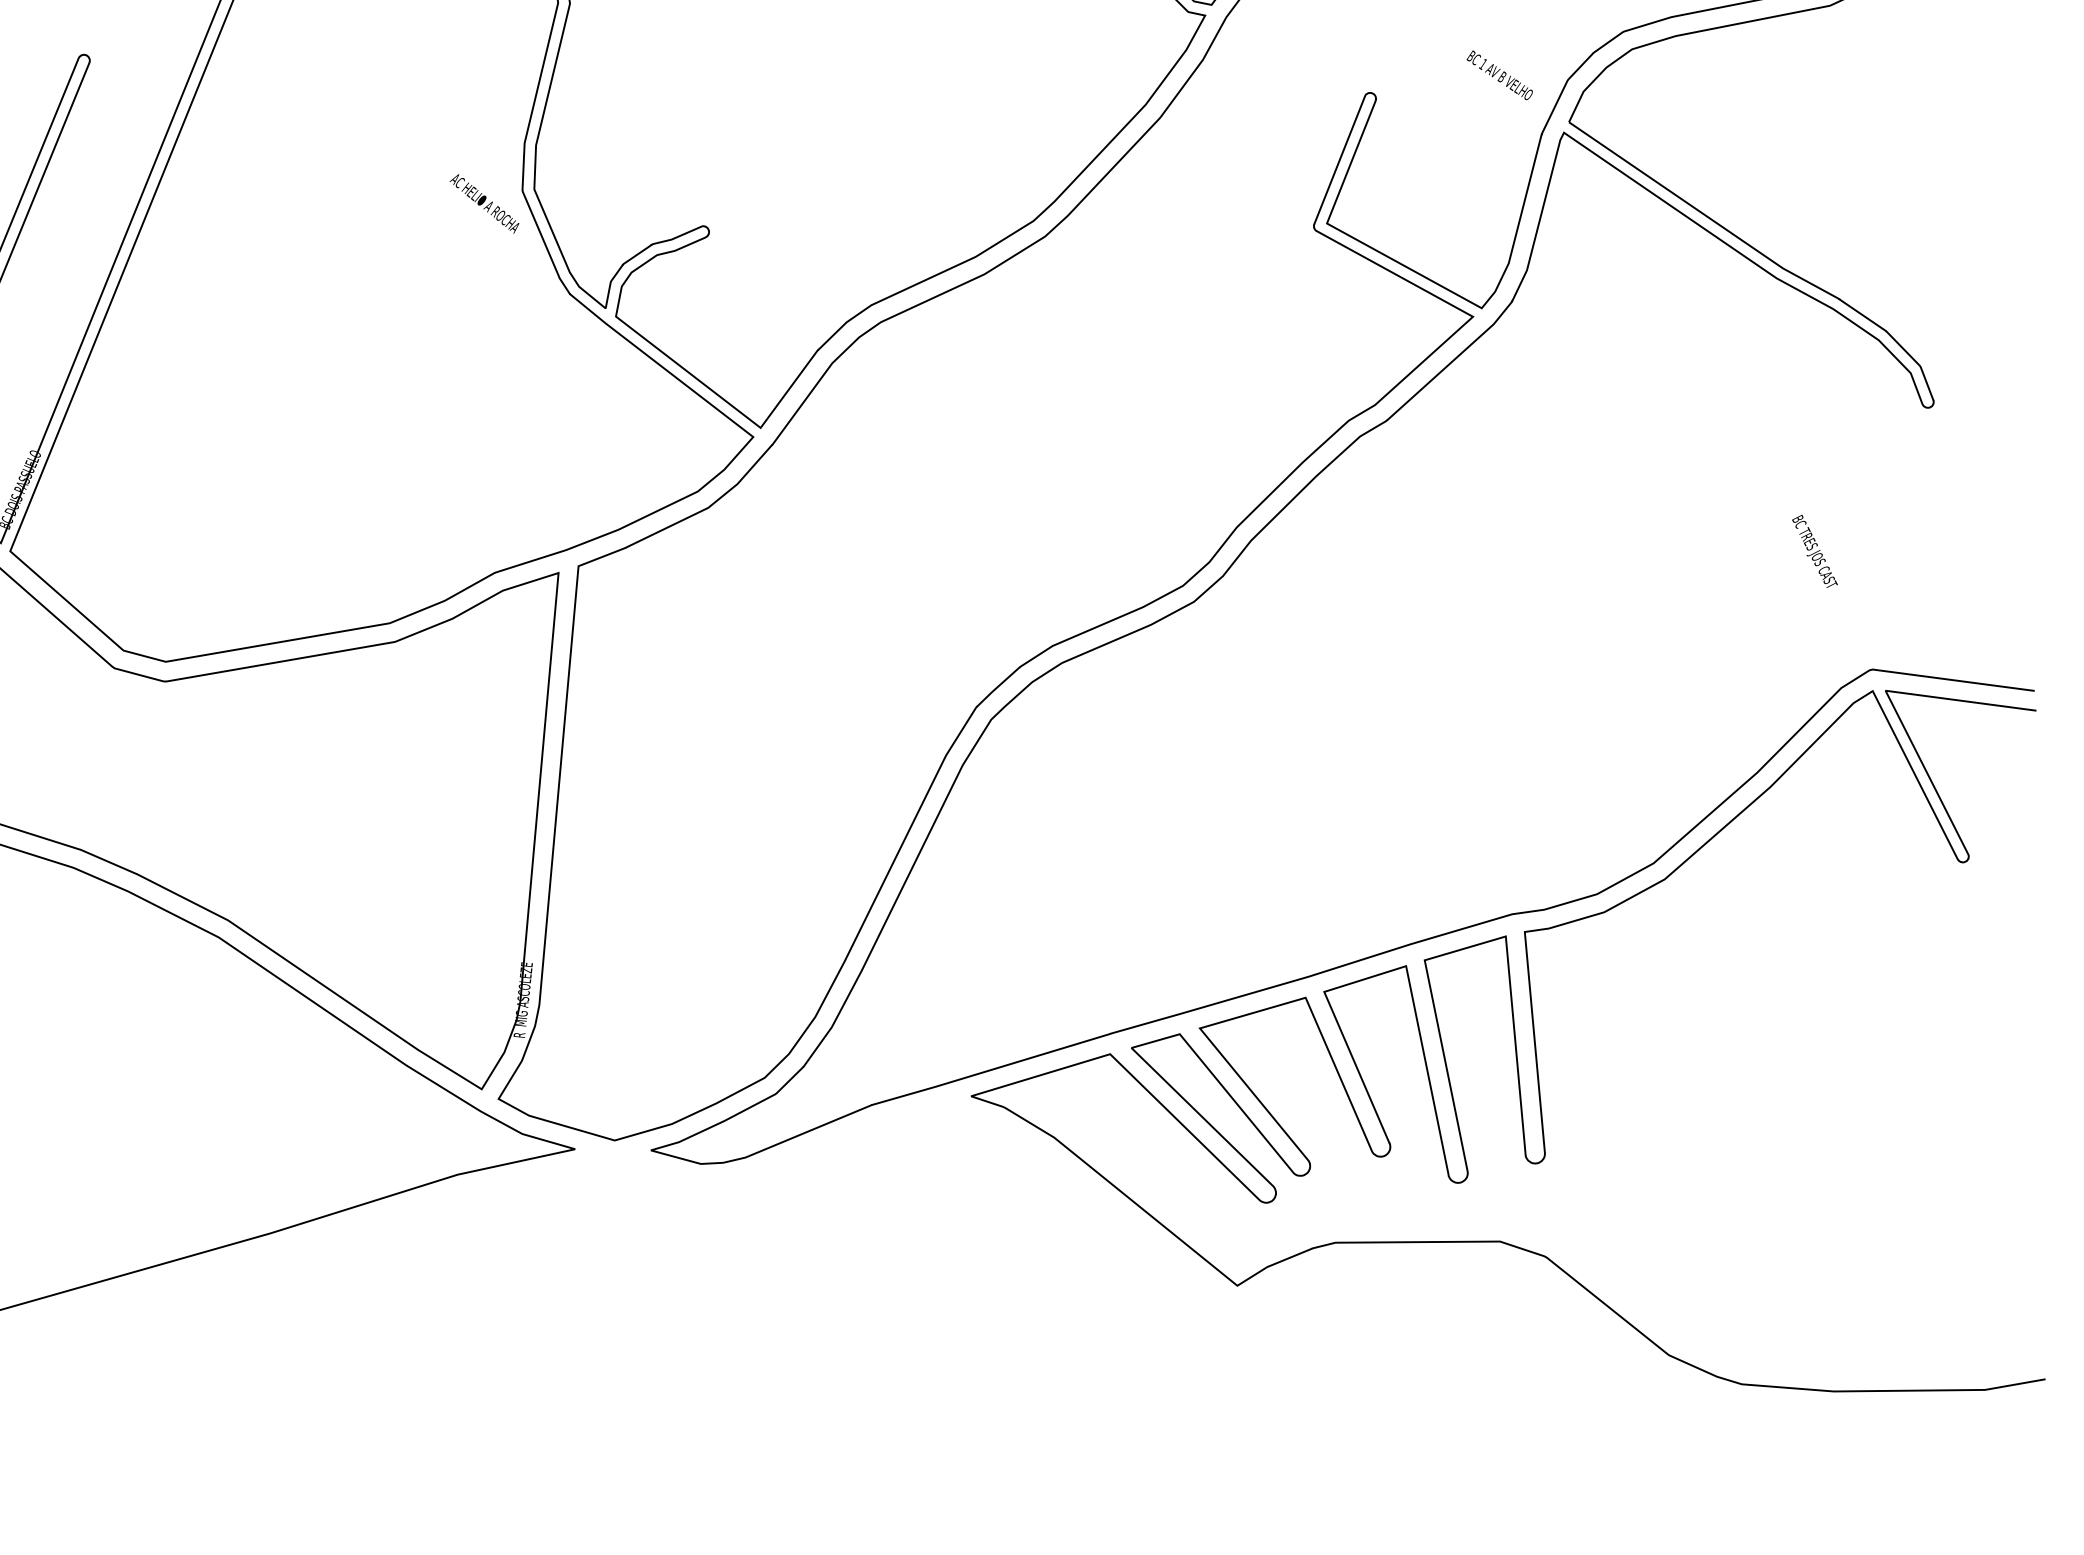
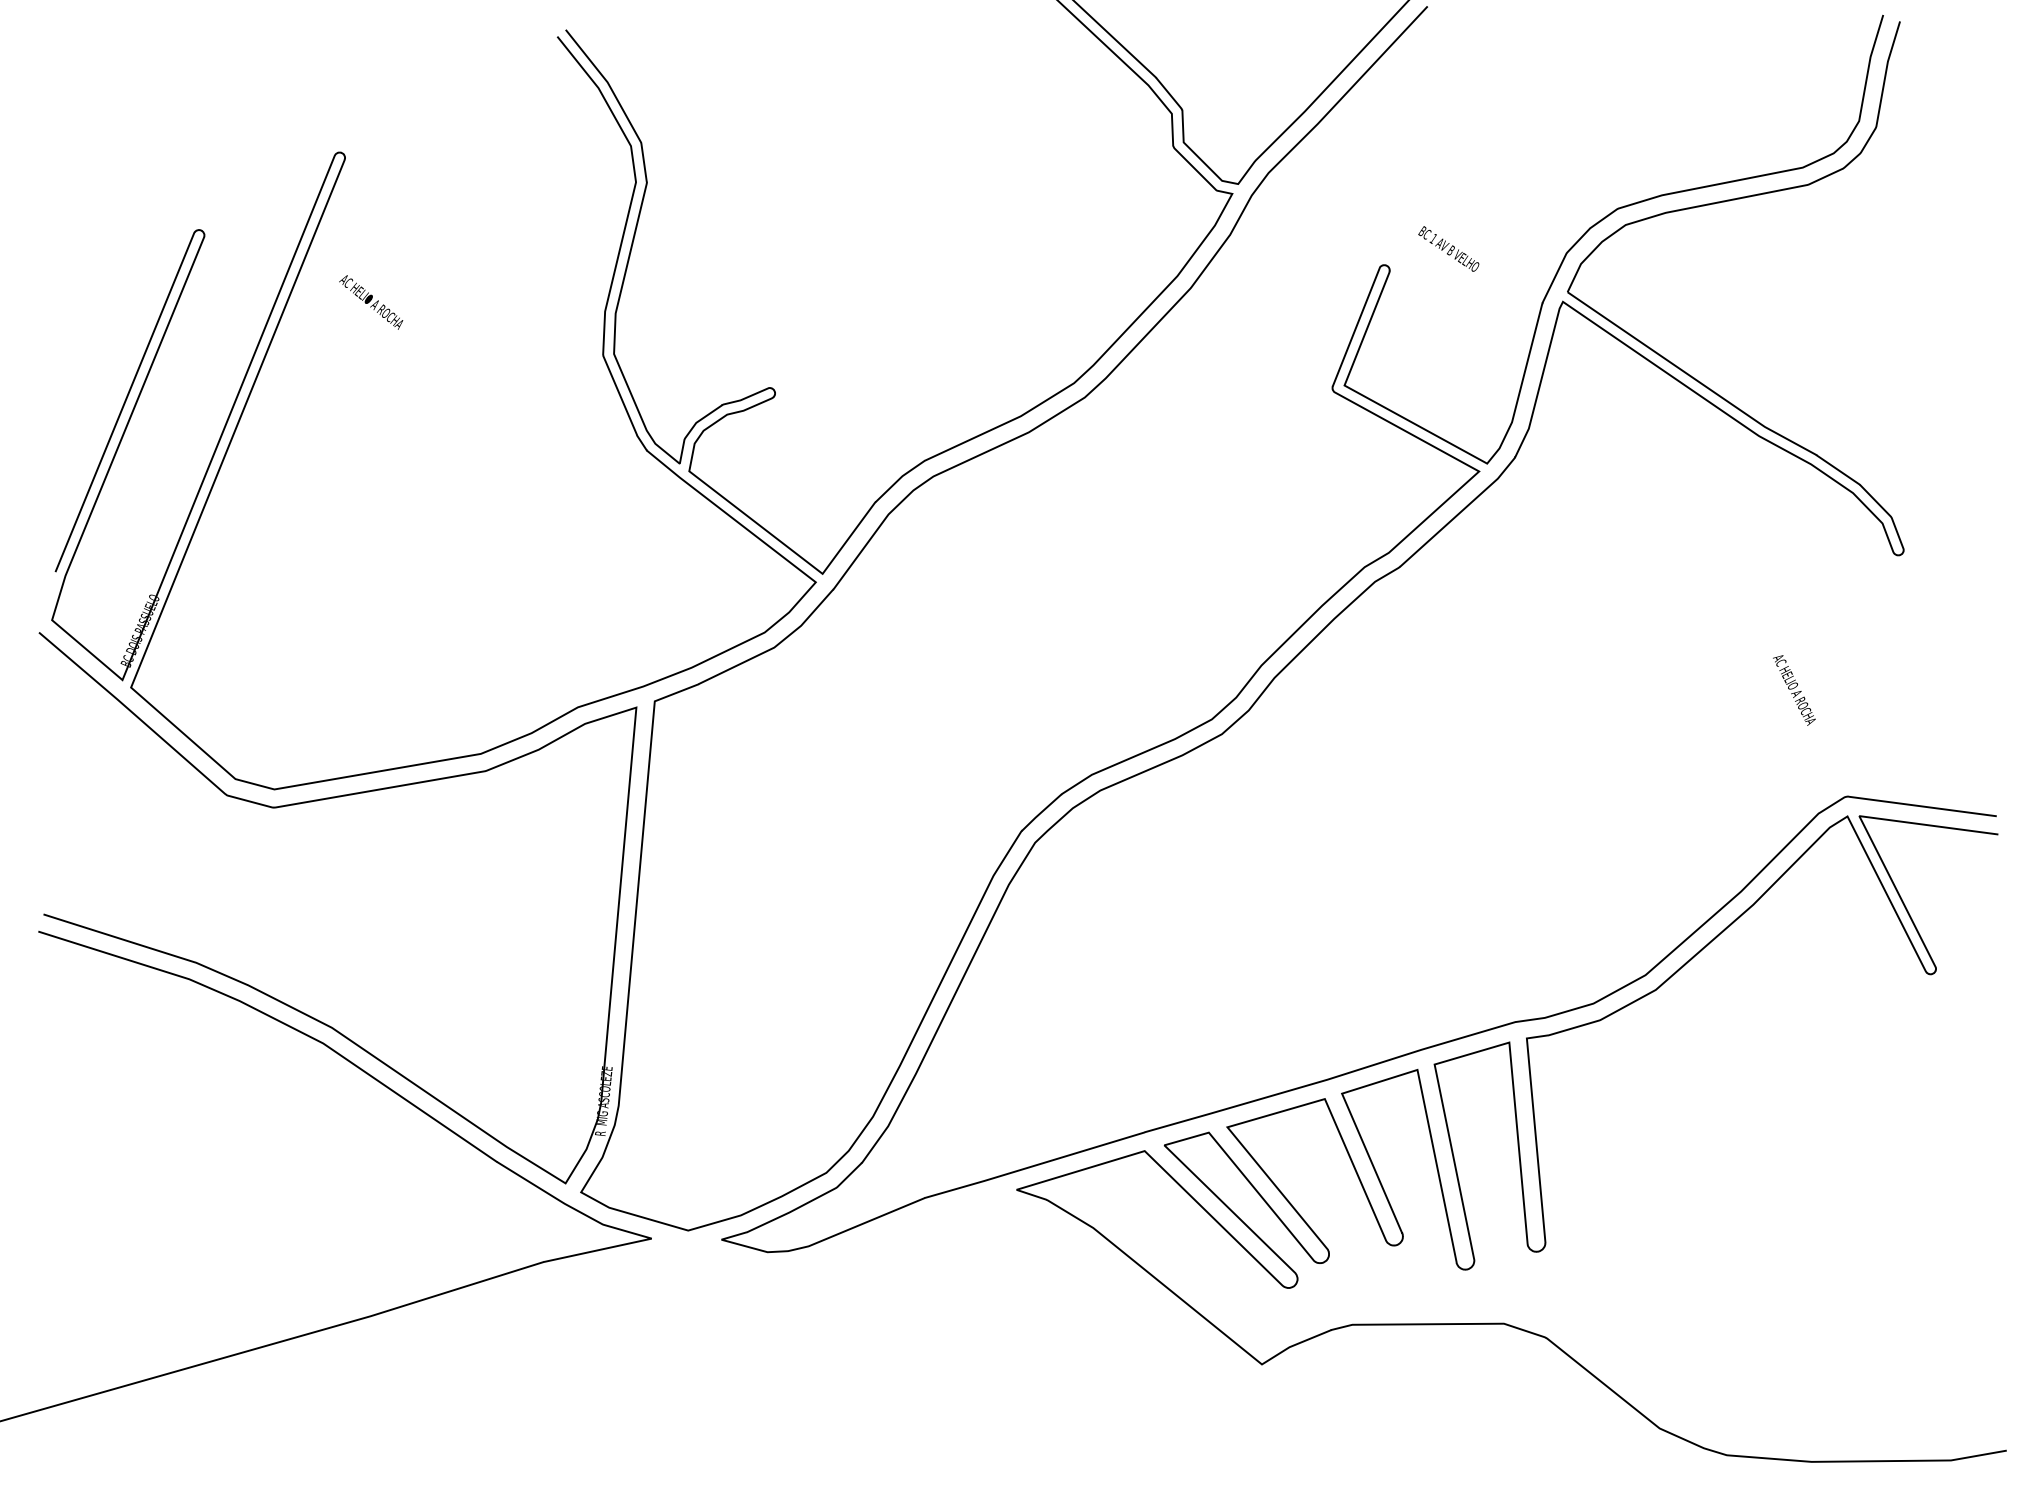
text: (1499, 74) -> (1448, 248), moved
text: (484, 203) -> (371, 302), moved
text: (1815, 553) -> (1794, 689), BC TRES JOS CAST -> AC HELIO A ROCHA

